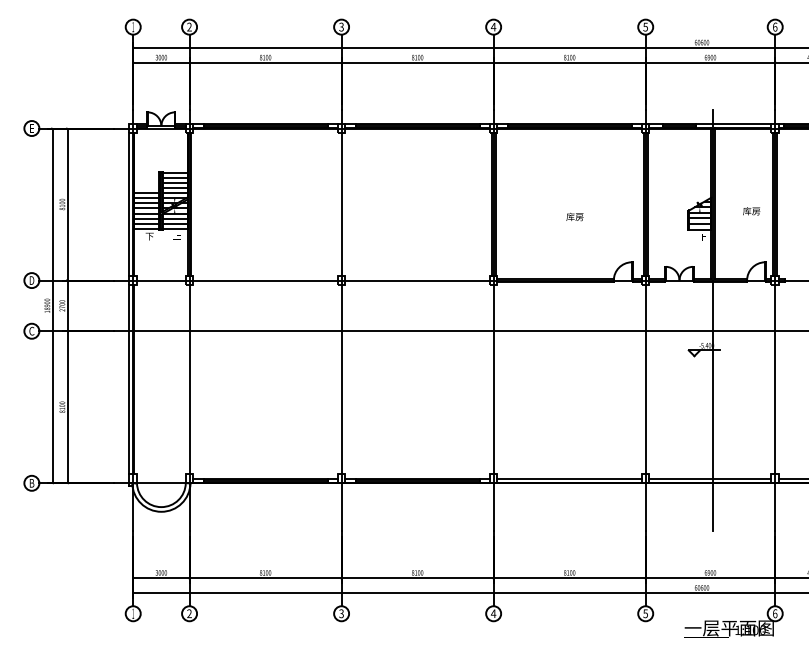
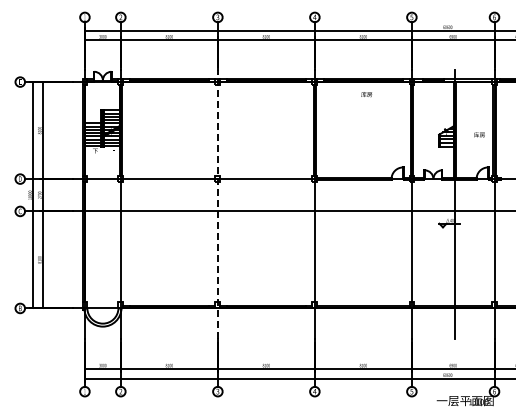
text: (574, 216) -> (366, 94), moved
line: (341, 320) -> (217, 204), solid -> dashed

